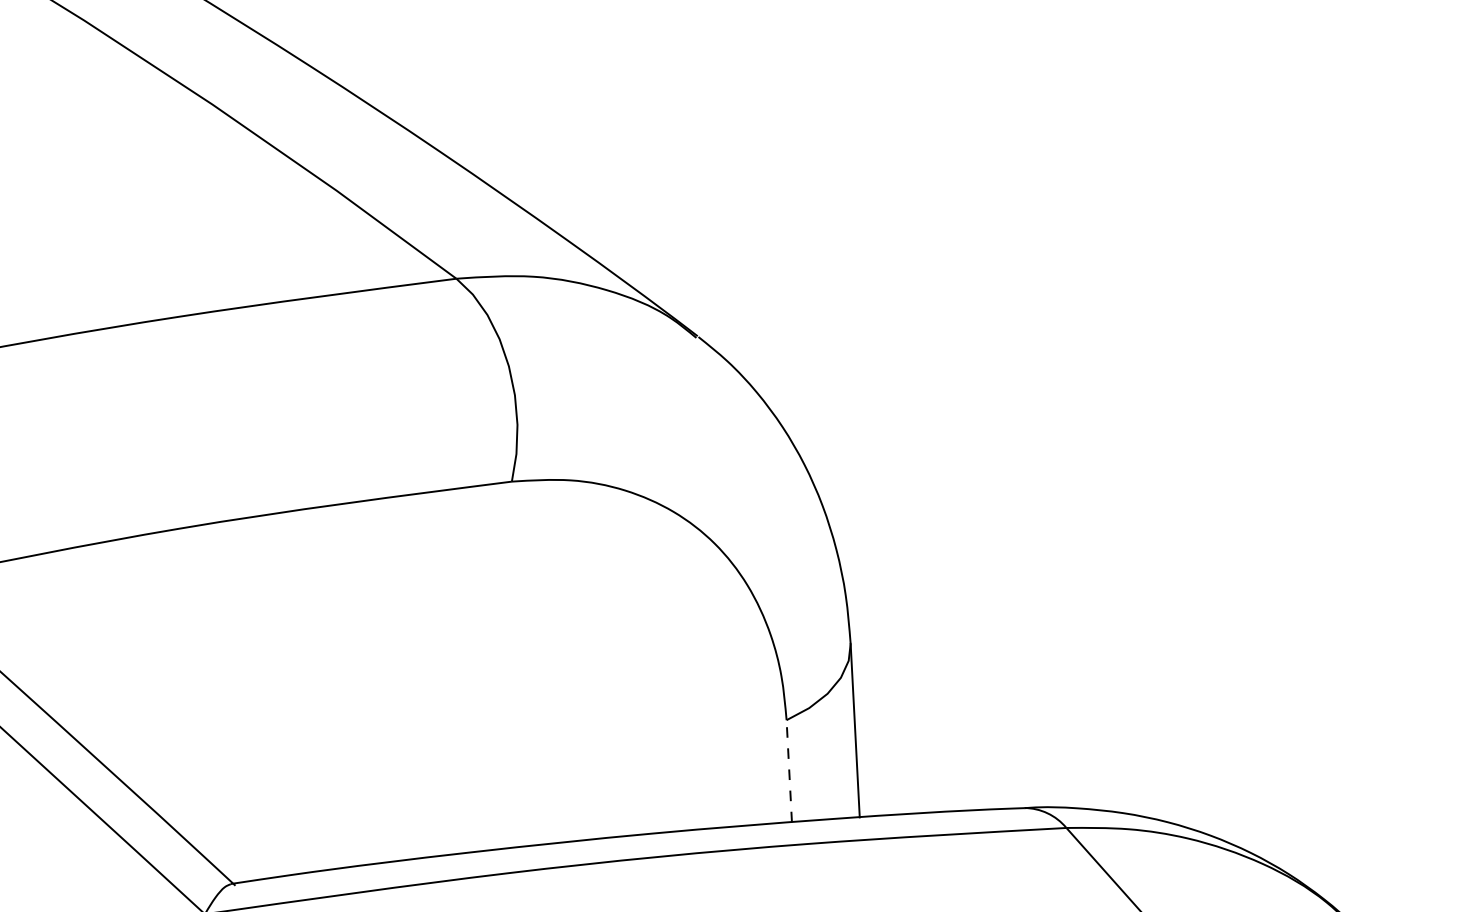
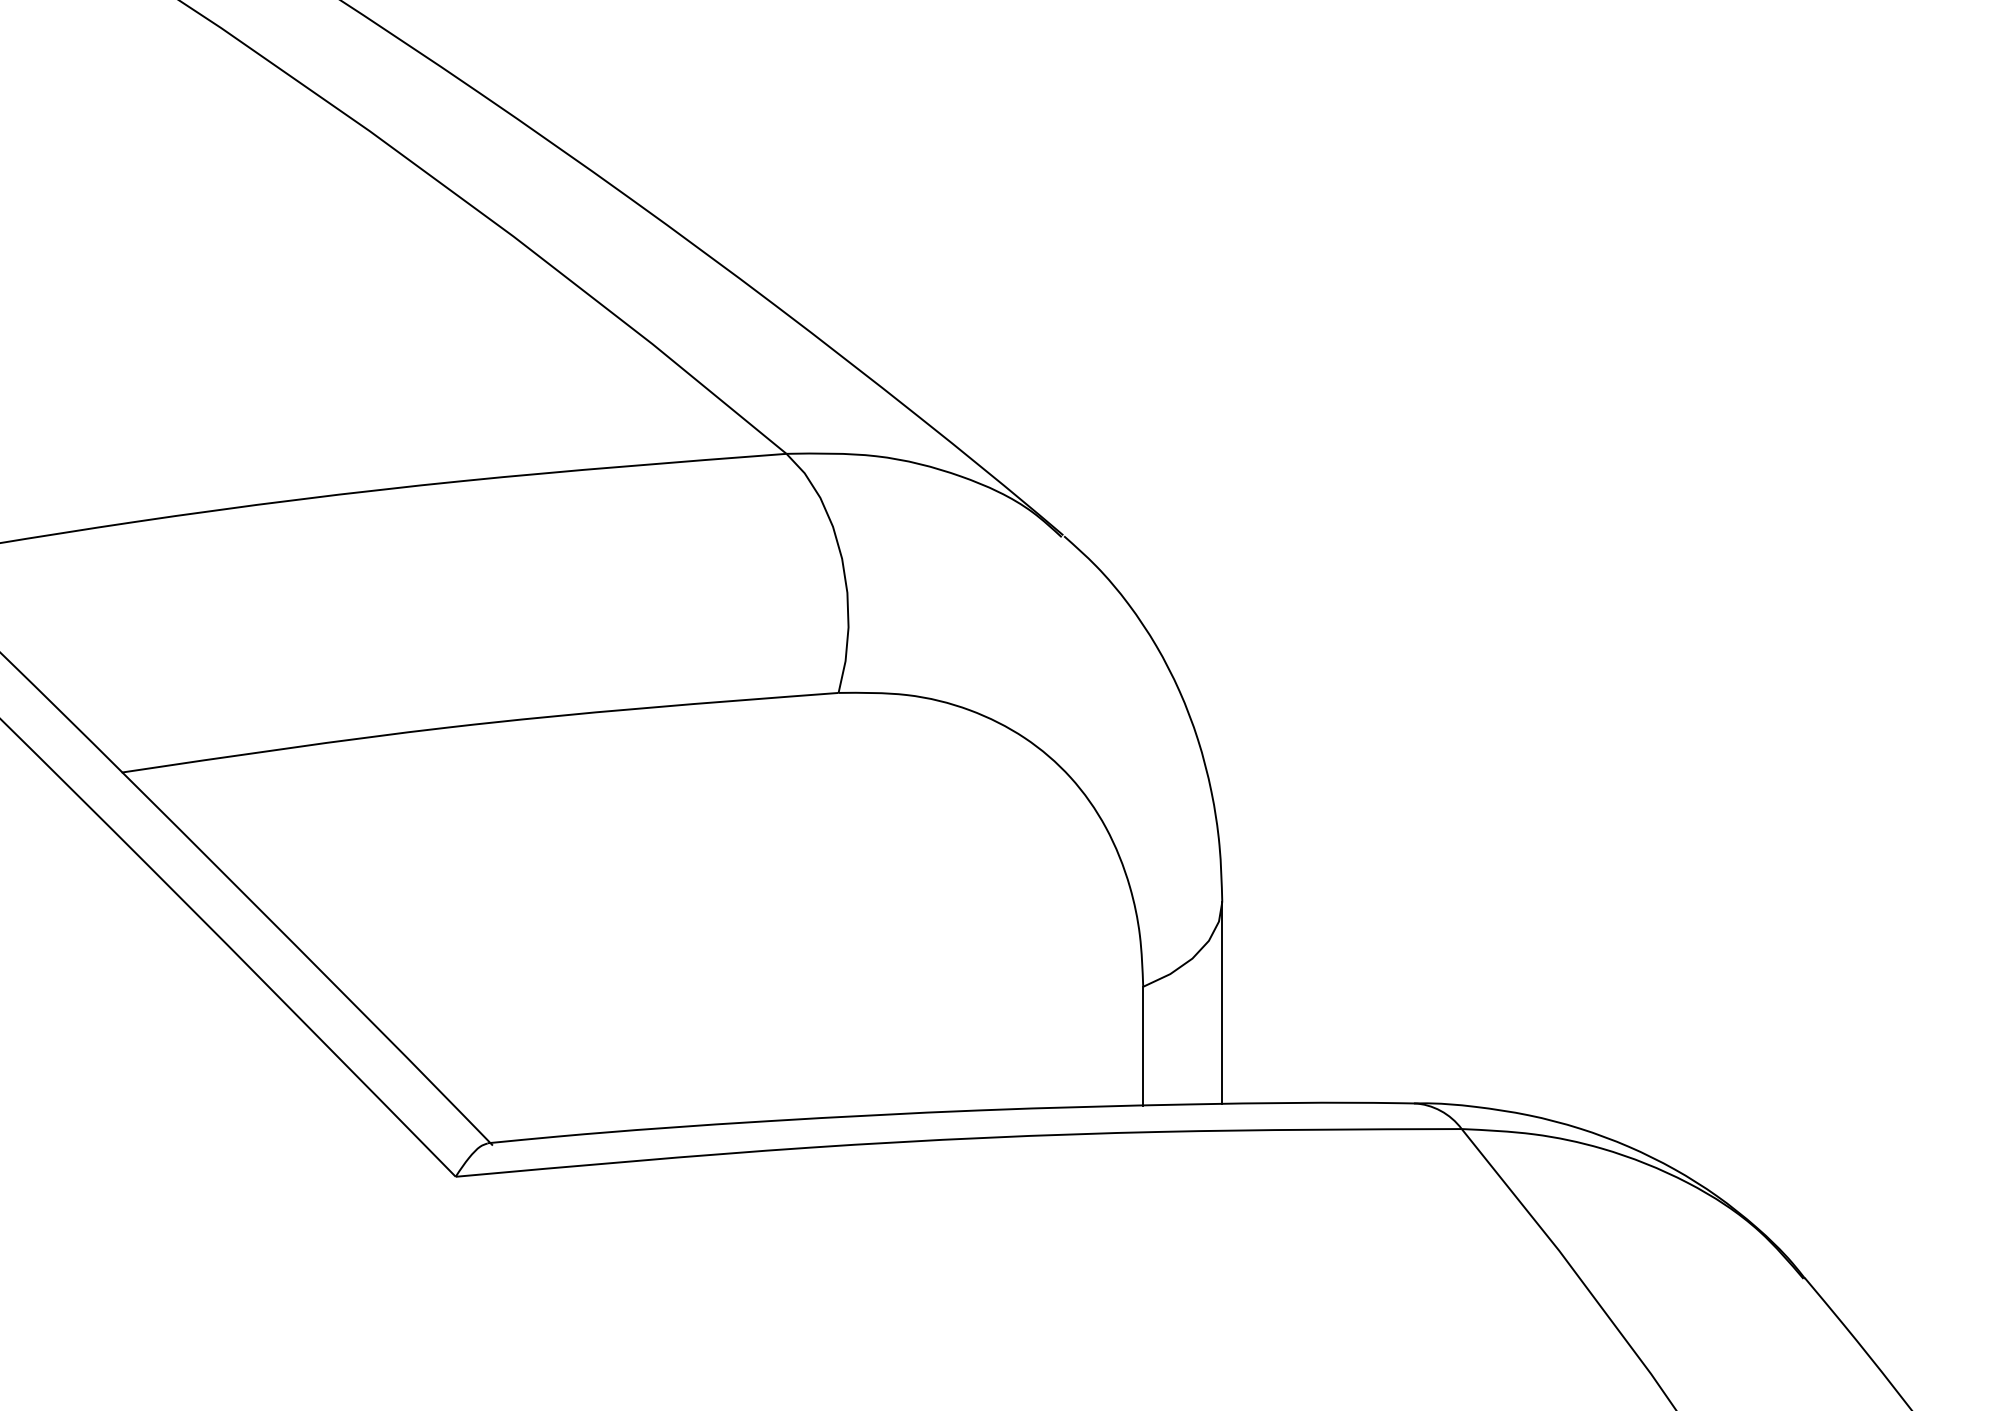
line: (789, 770) -> (1143, 1045), dashed -> solid

